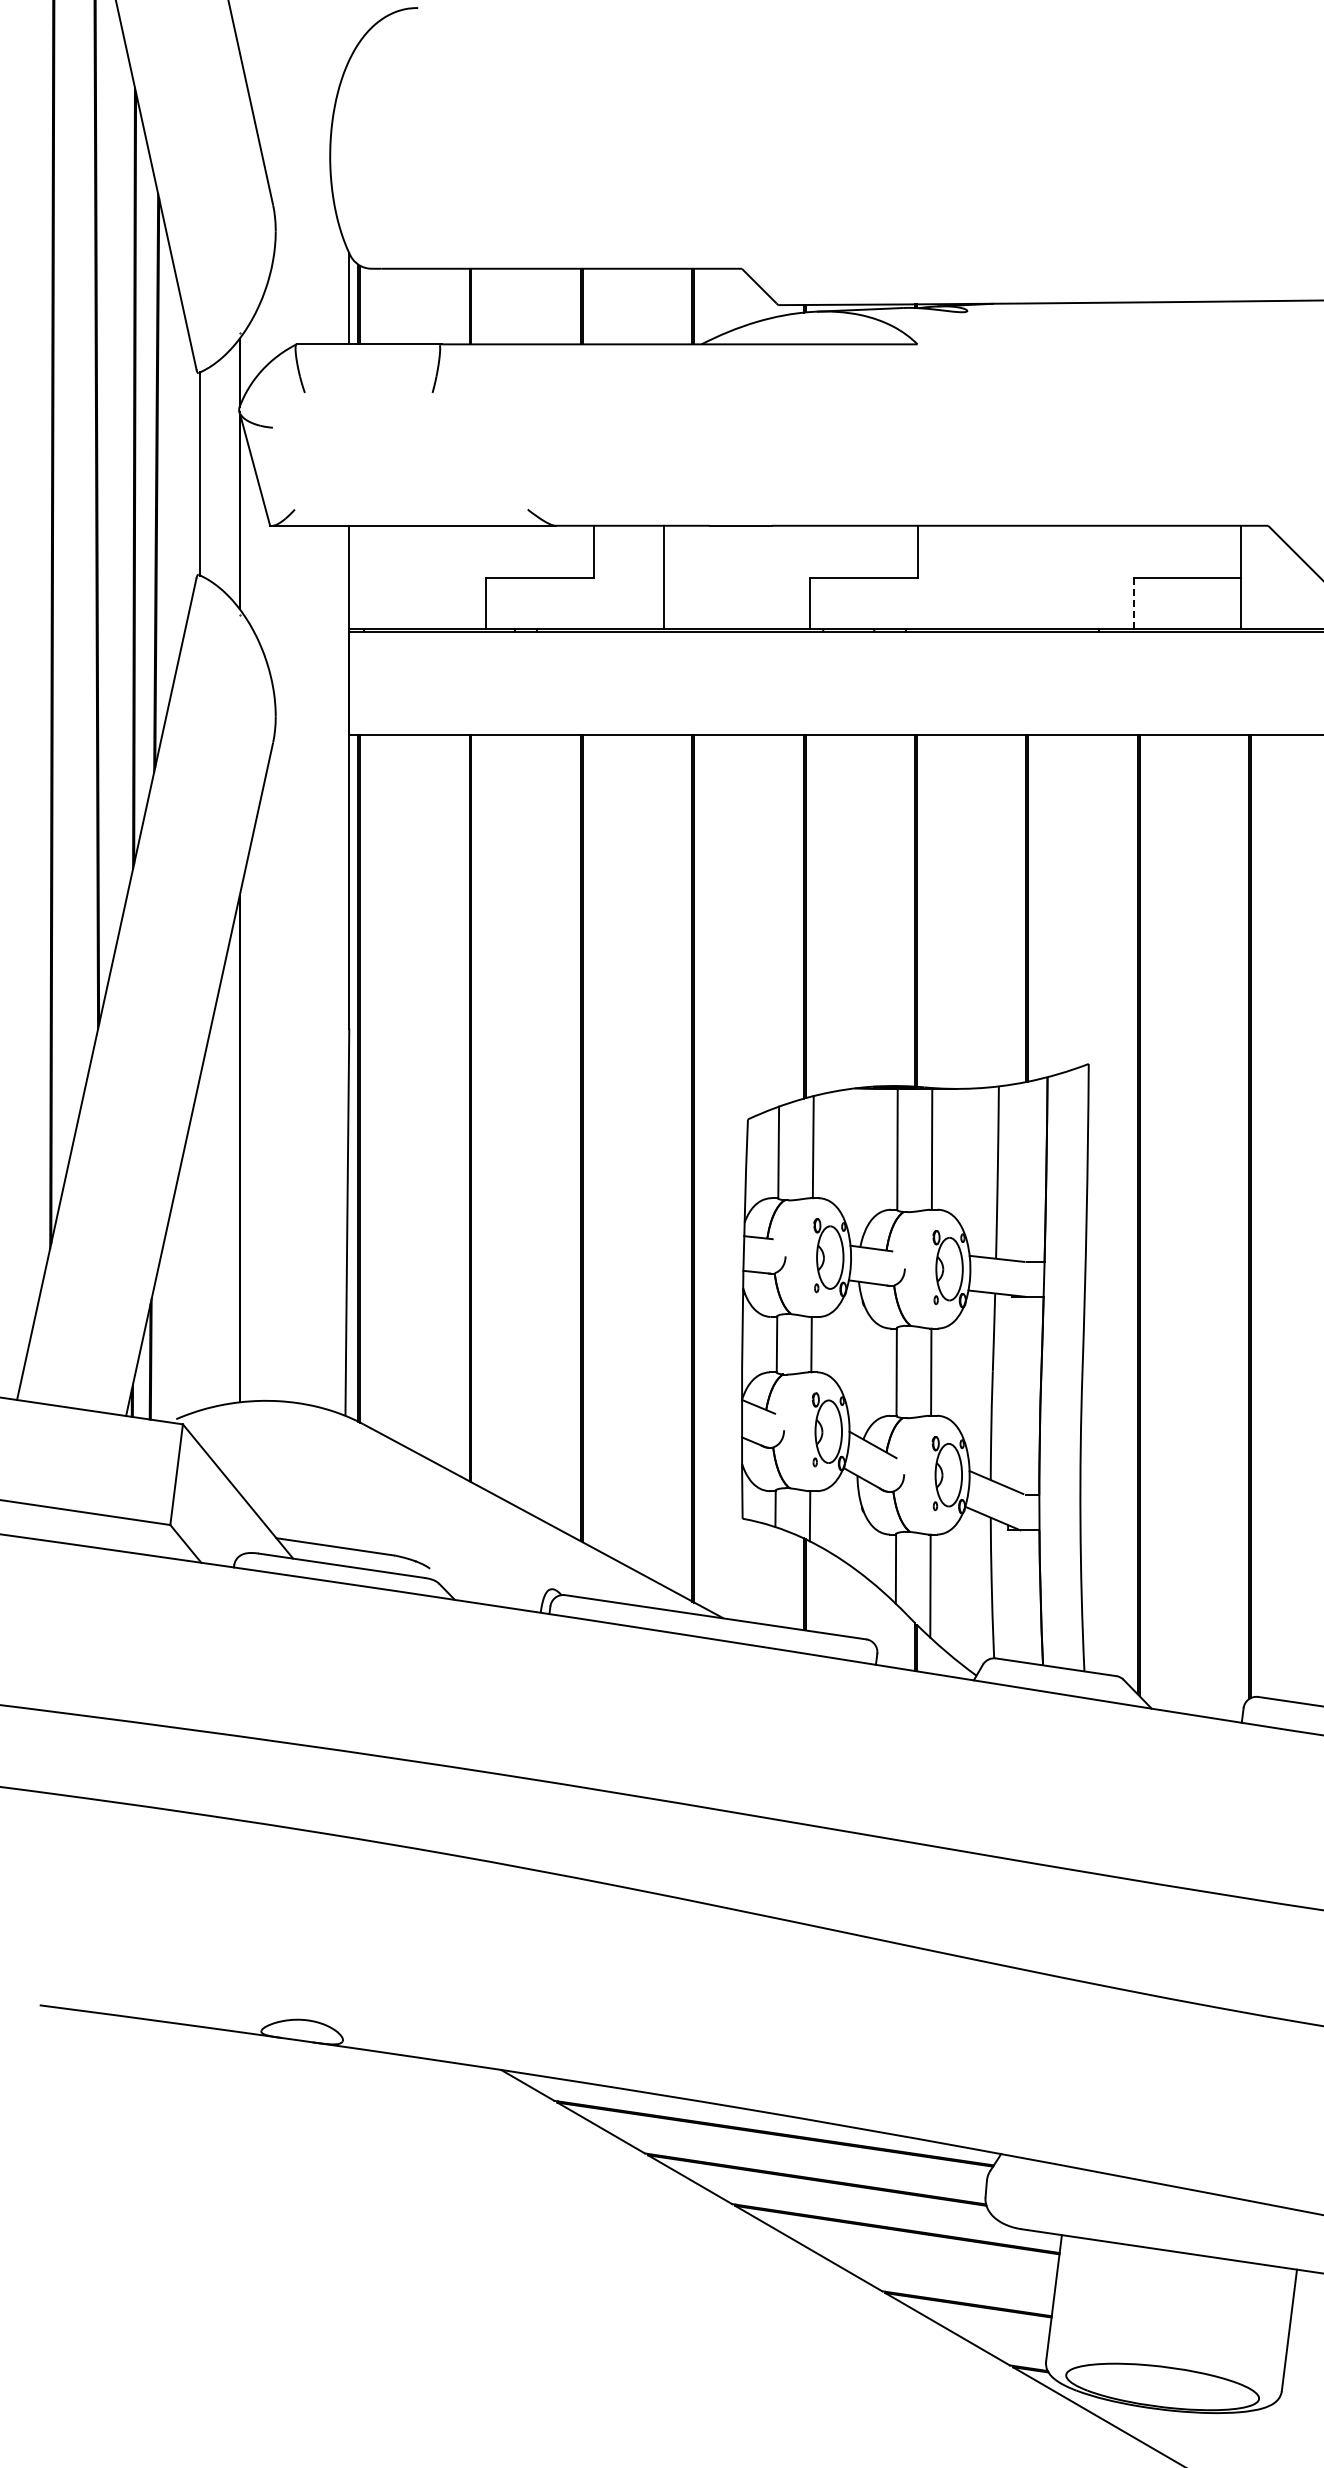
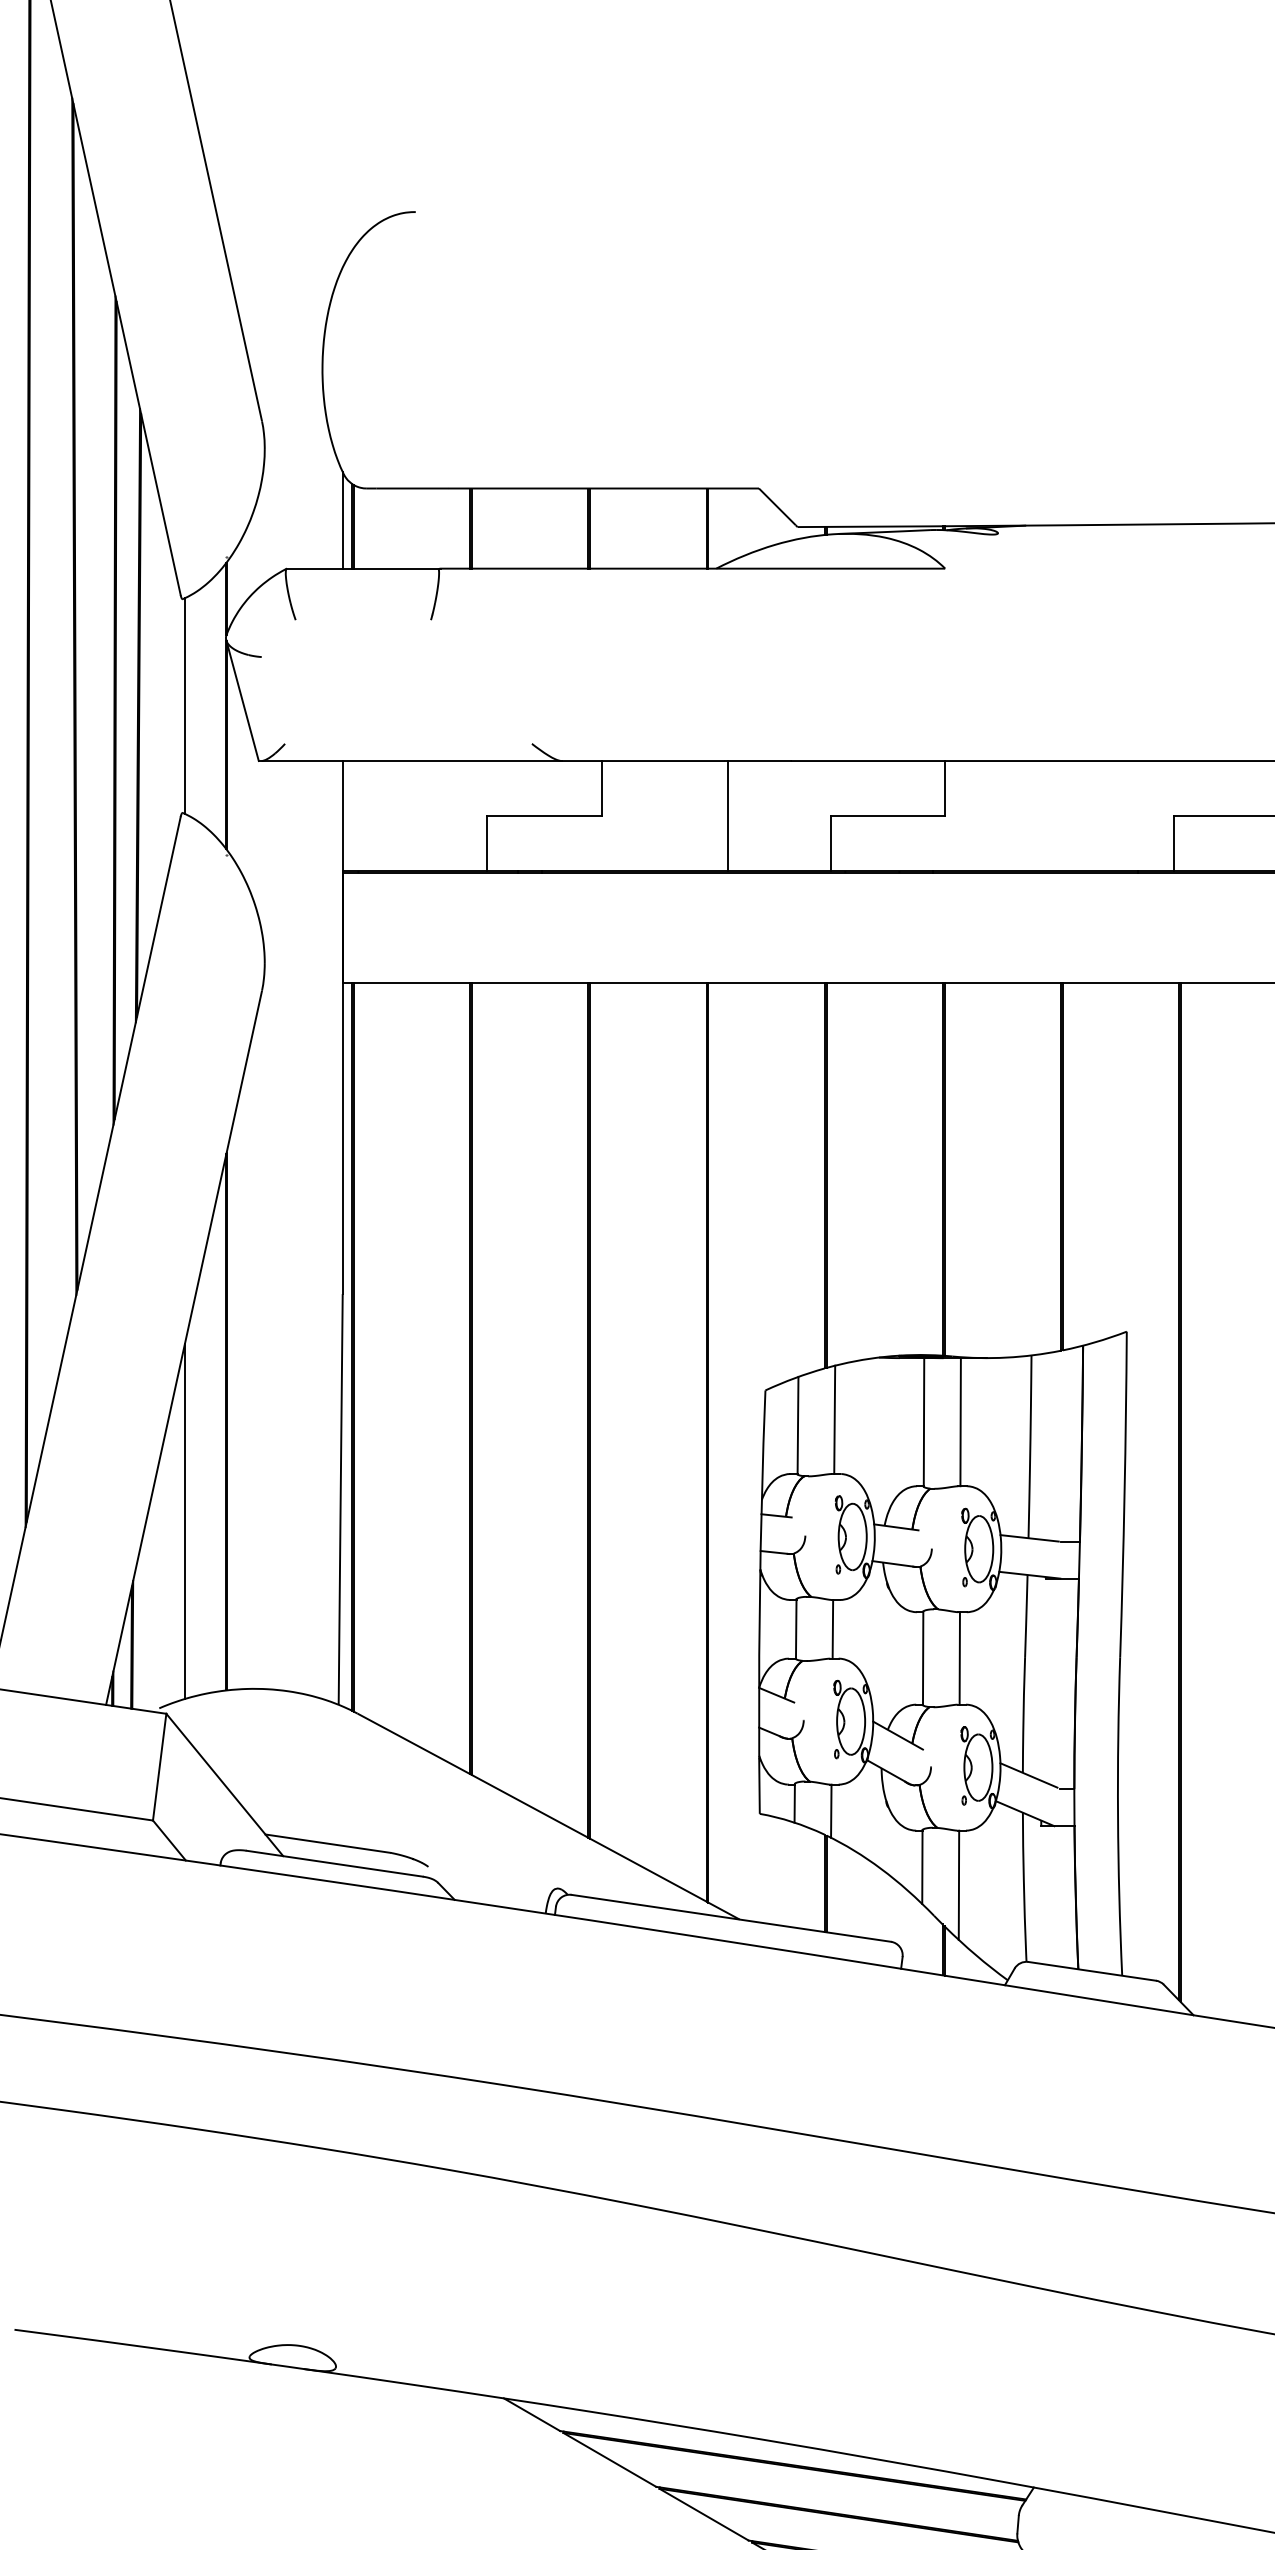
line: (663, 577) -> (727, 815), moved
line: (1133, 603) -> (1174, 843), dashed -> solid
line: (200, 1242) -> (184, 1520), added

